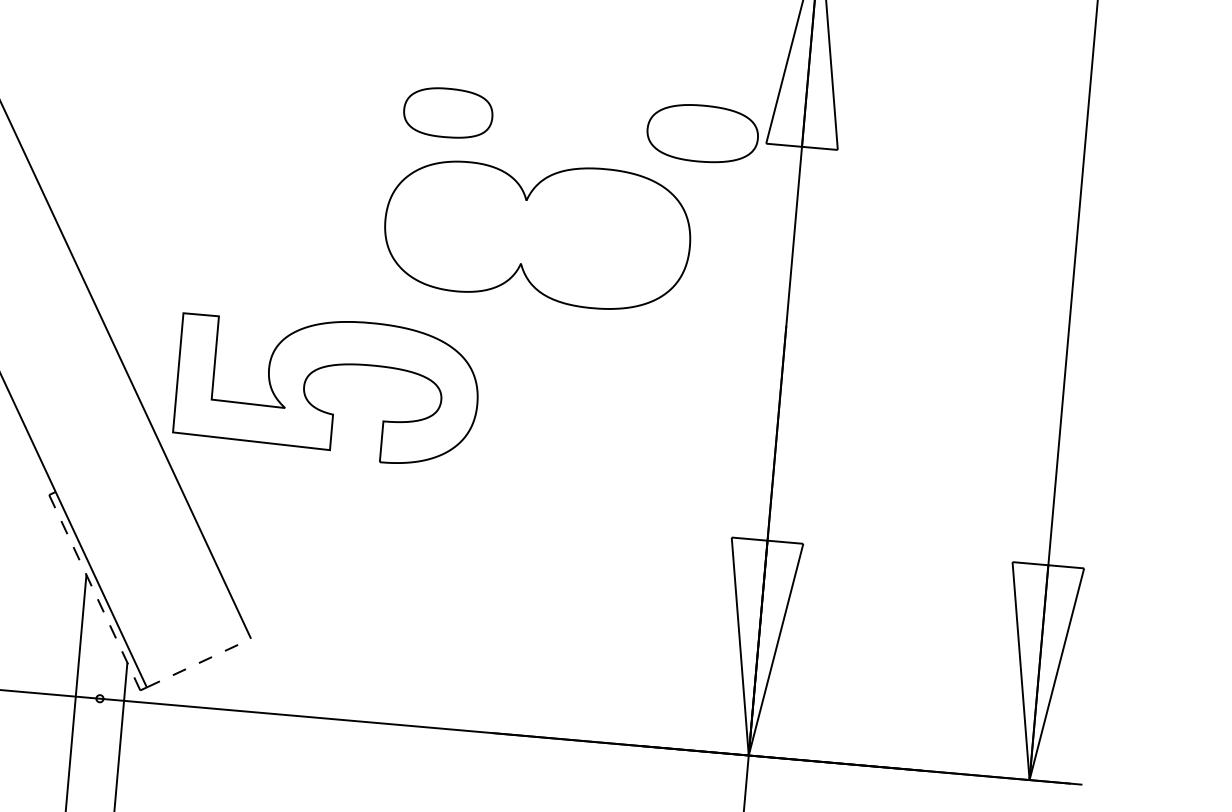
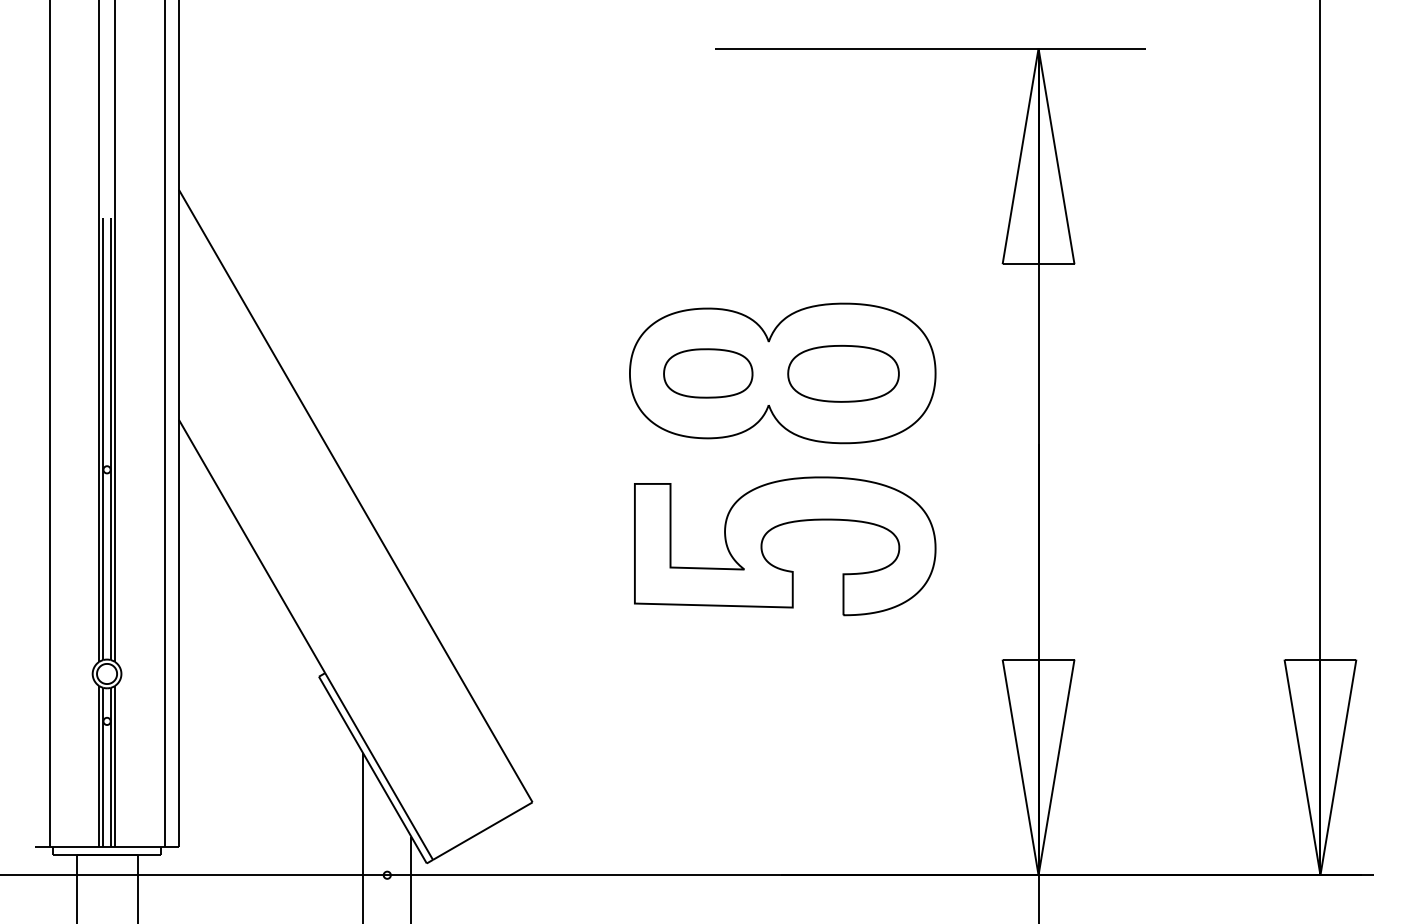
part: (448, 113) -> (708, 373), moved
part: (702, 133) -> (843, 373), moved
part: (321, 369) -> (777, 527), moved
line: (94, 593) -> (372, 770), dashed -> solid
line: (198, 663) -> (482, 831), dashed -> solid

